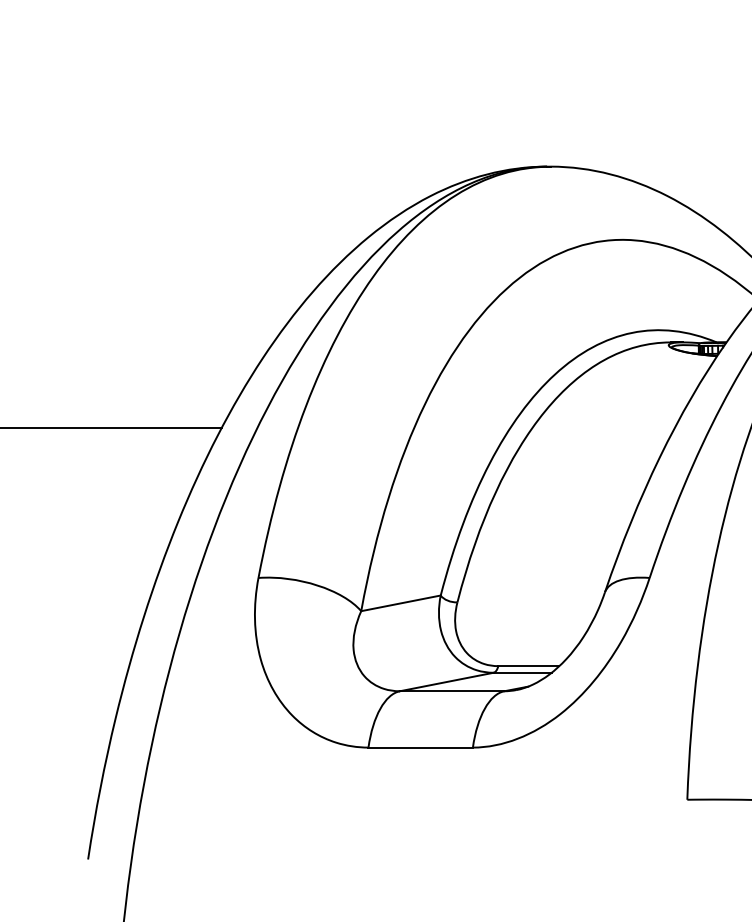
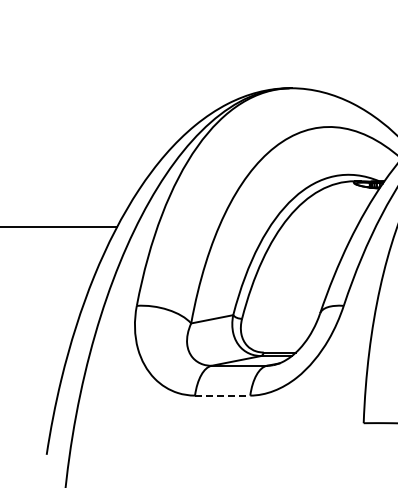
line: (420, 747) -> (222, 395), solid -> dashed

